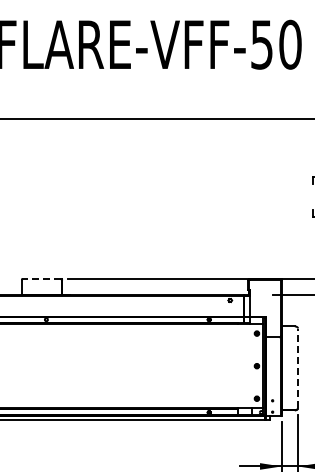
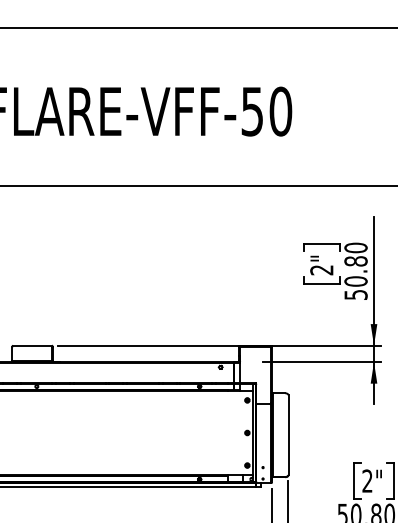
line: (42, 278) -> (32, 345), dashed -> solid
line: (298, 368) -> (288, 435), dashed -> solid

